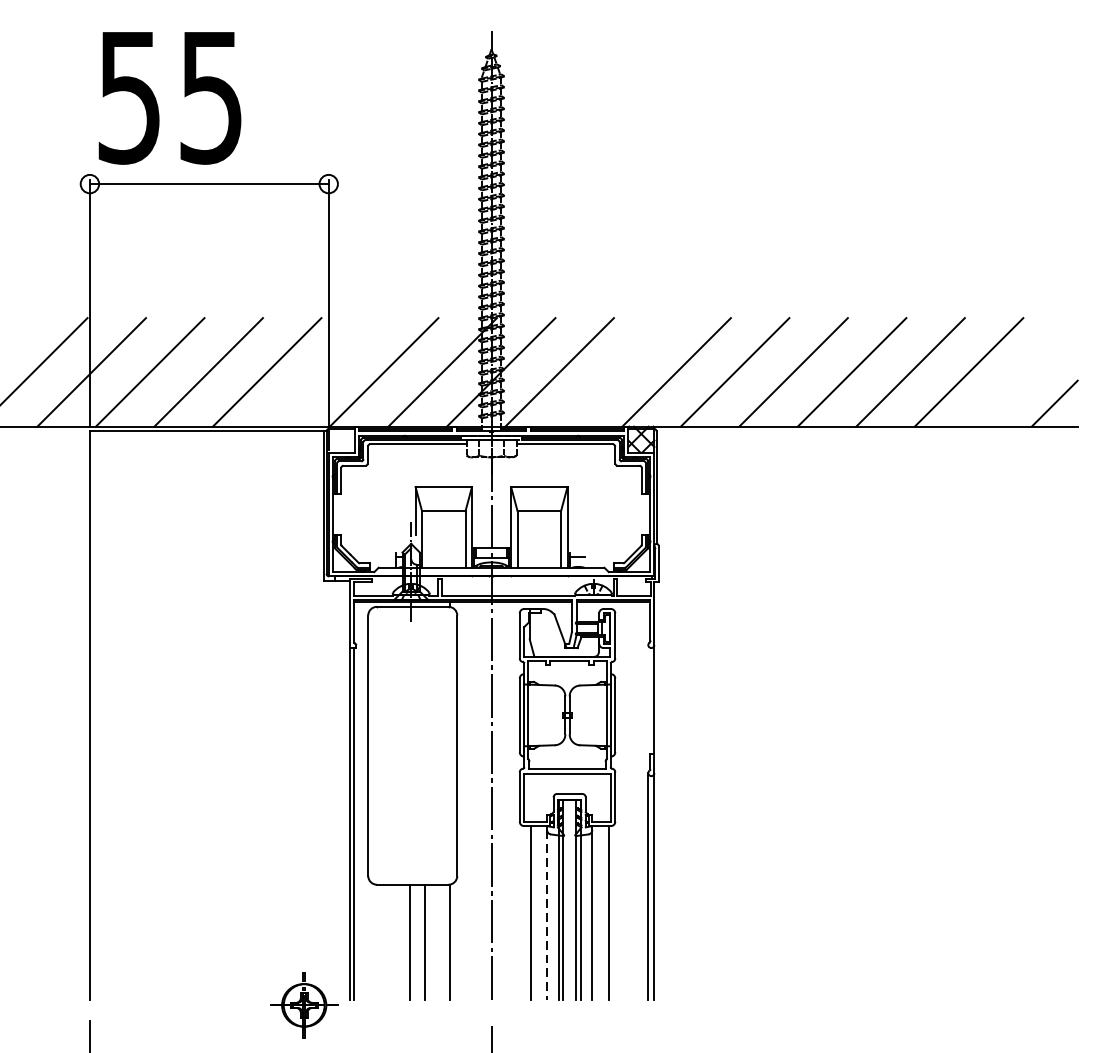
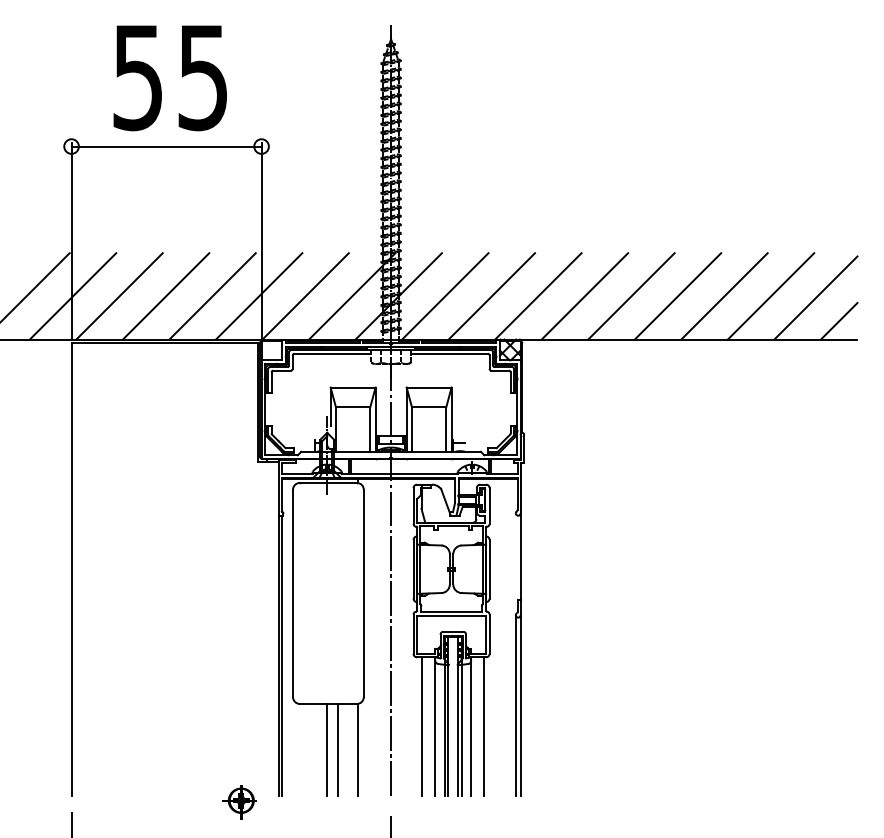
text: (169, 98) -> (169, 78), moved
line: (324, 372) -> (258, 296), added
line: (617, 372) -> (491, 296), added
line: (1024, 373) -> (815, 297), added
line: (547, 915) -> (435, 728), dashed -> solid
part: (300, 1008) -> (239, 802), size x0.71

